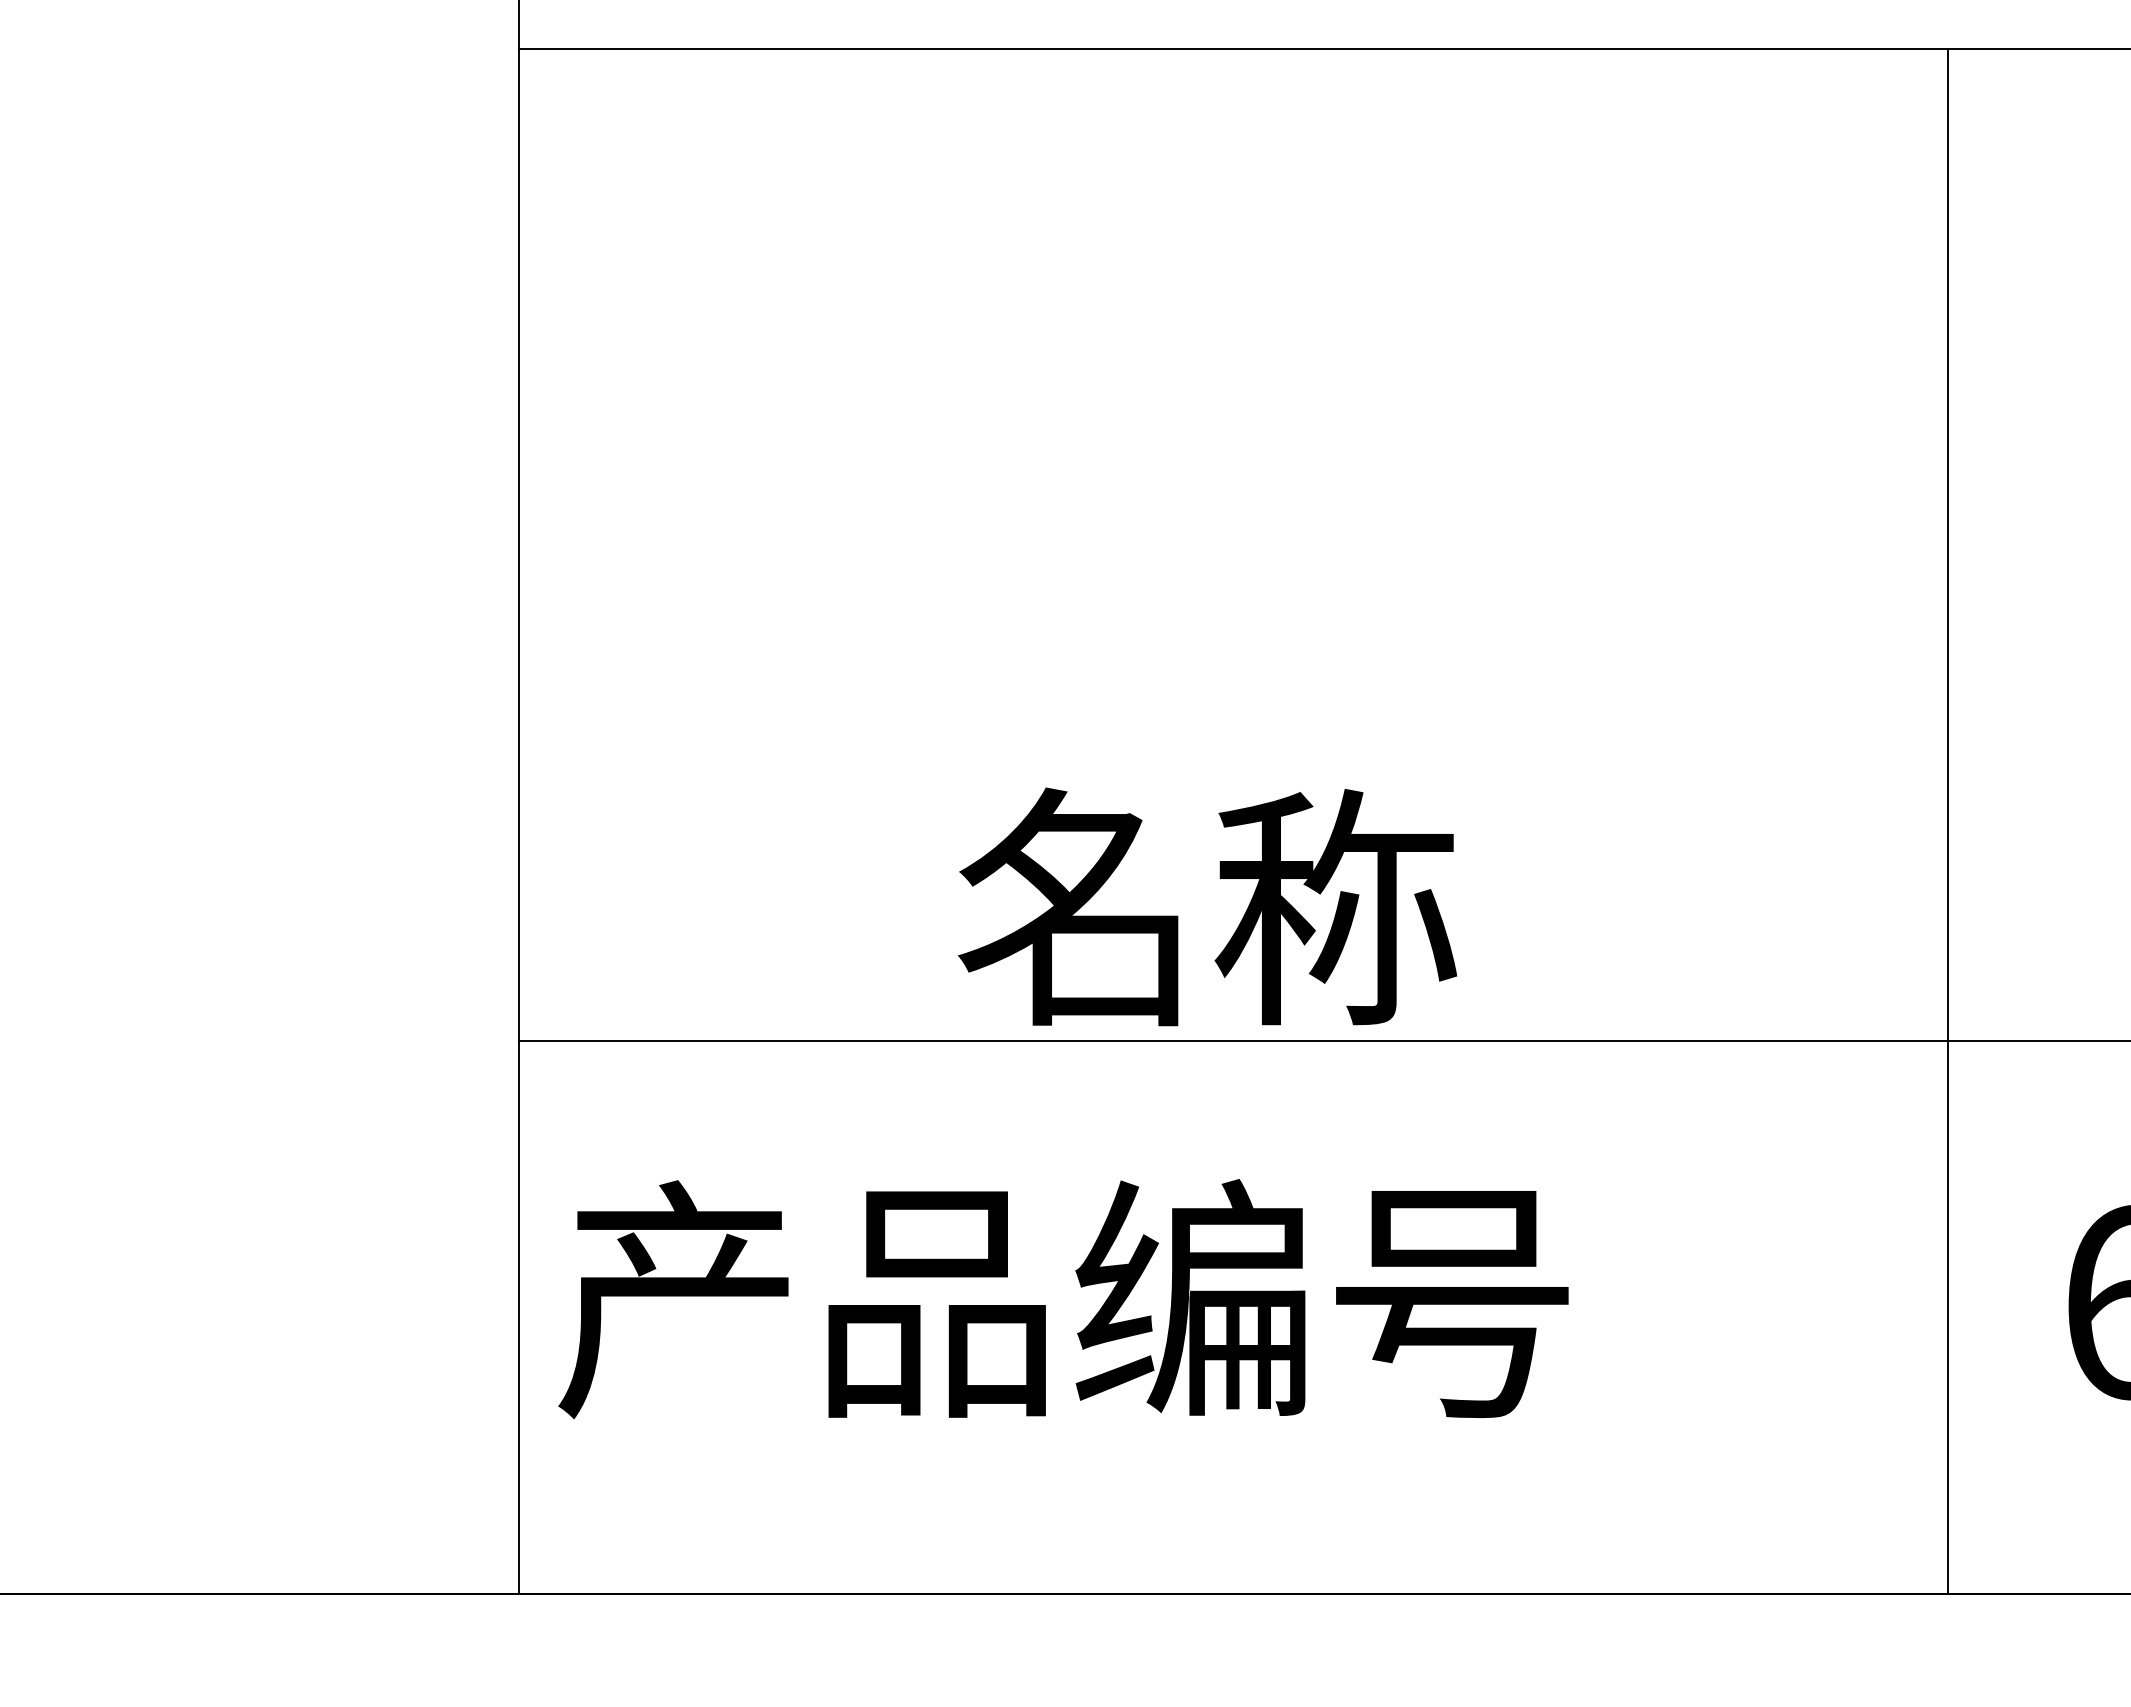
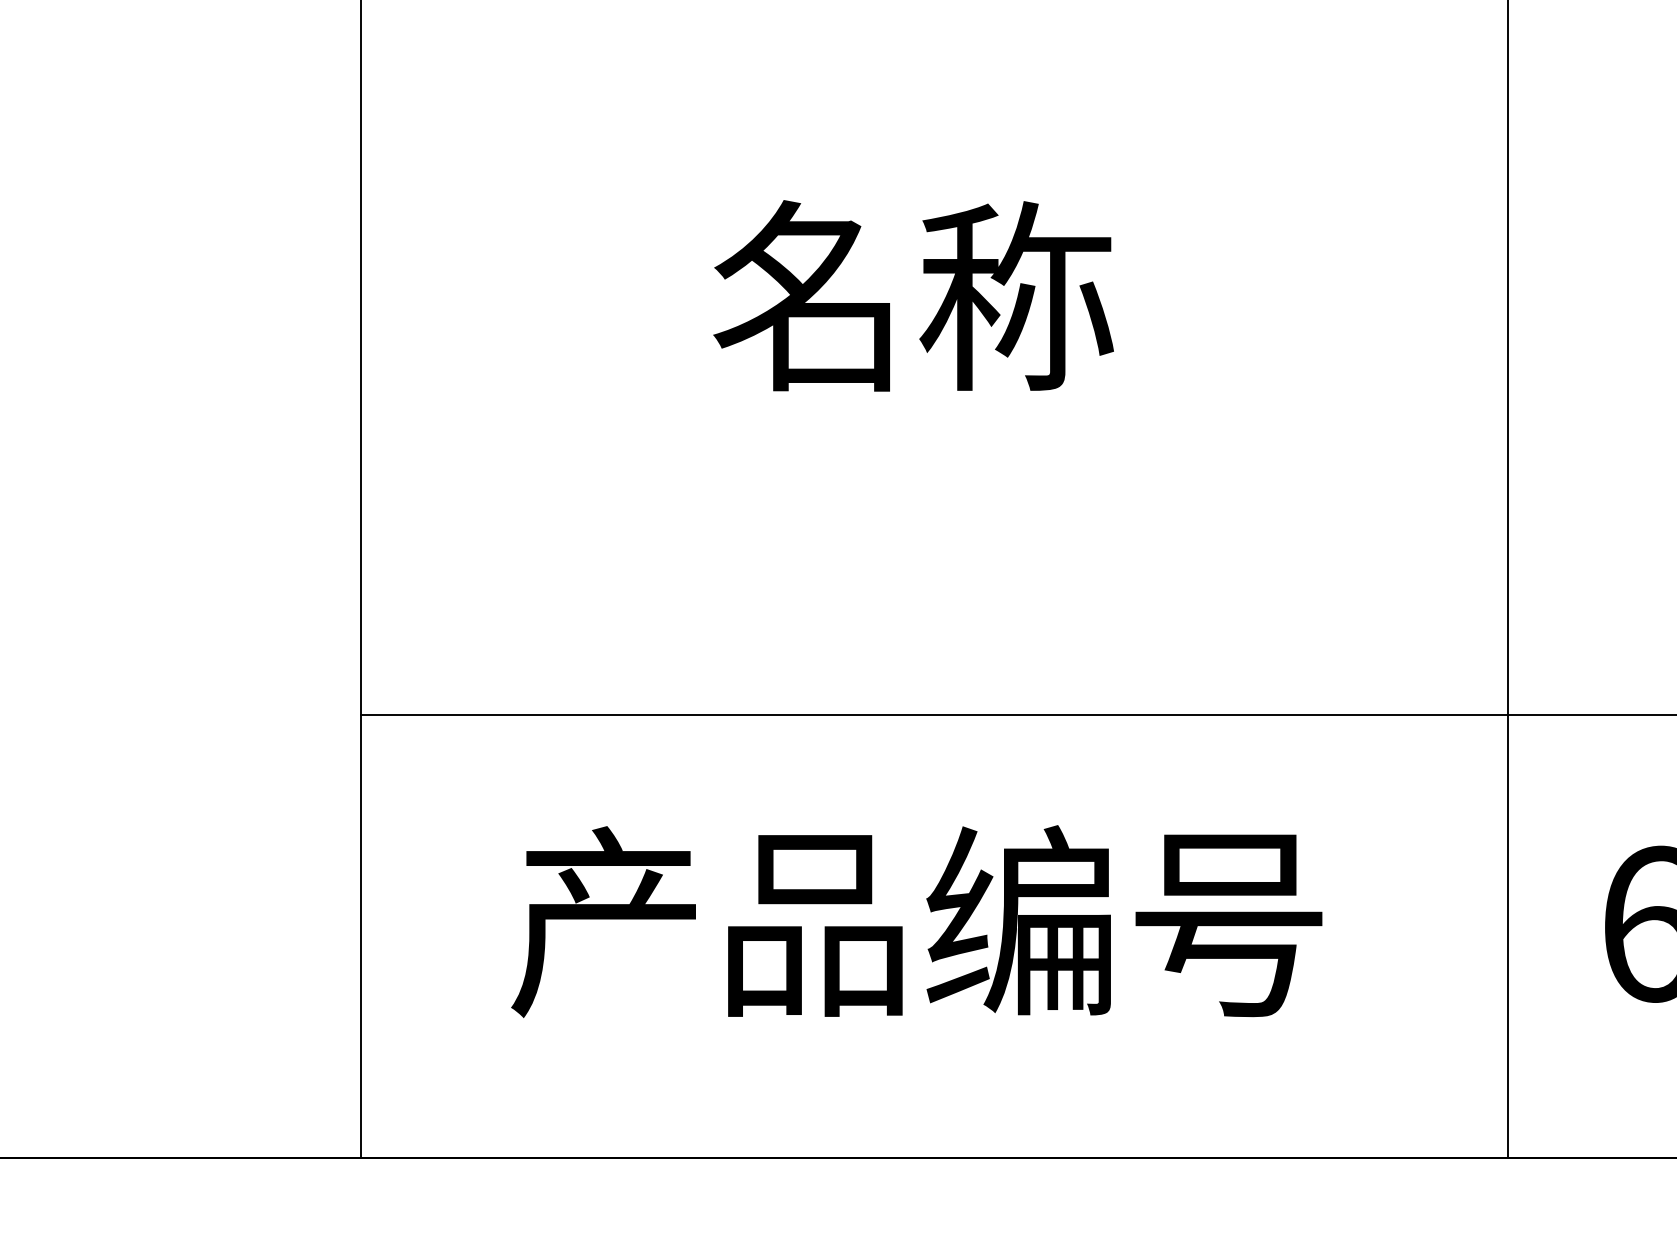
text: (1207, 906) -> (913, 295), moved
text: (1063, 1299) -> (916, 921), moved

